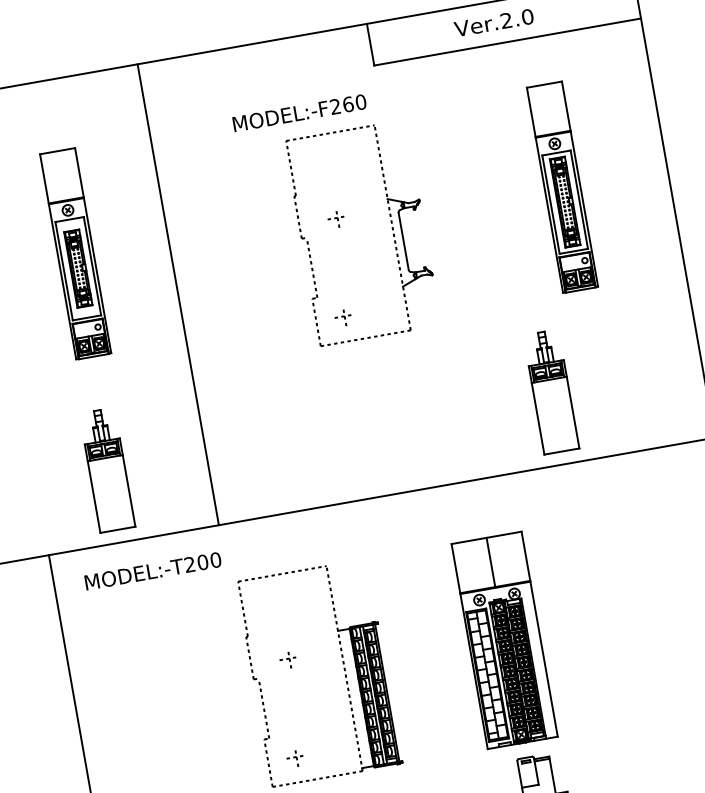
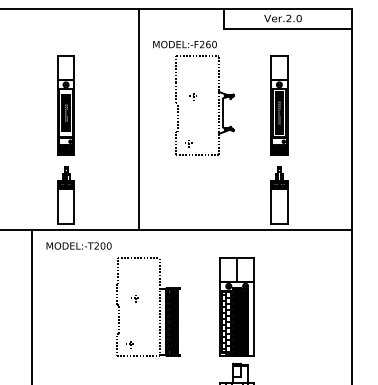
part: (562, 186) -> (279, 105), moved
part: (74, 253) -> (65, 105), moved
line: (178, 295) -> (138, 119), moved

